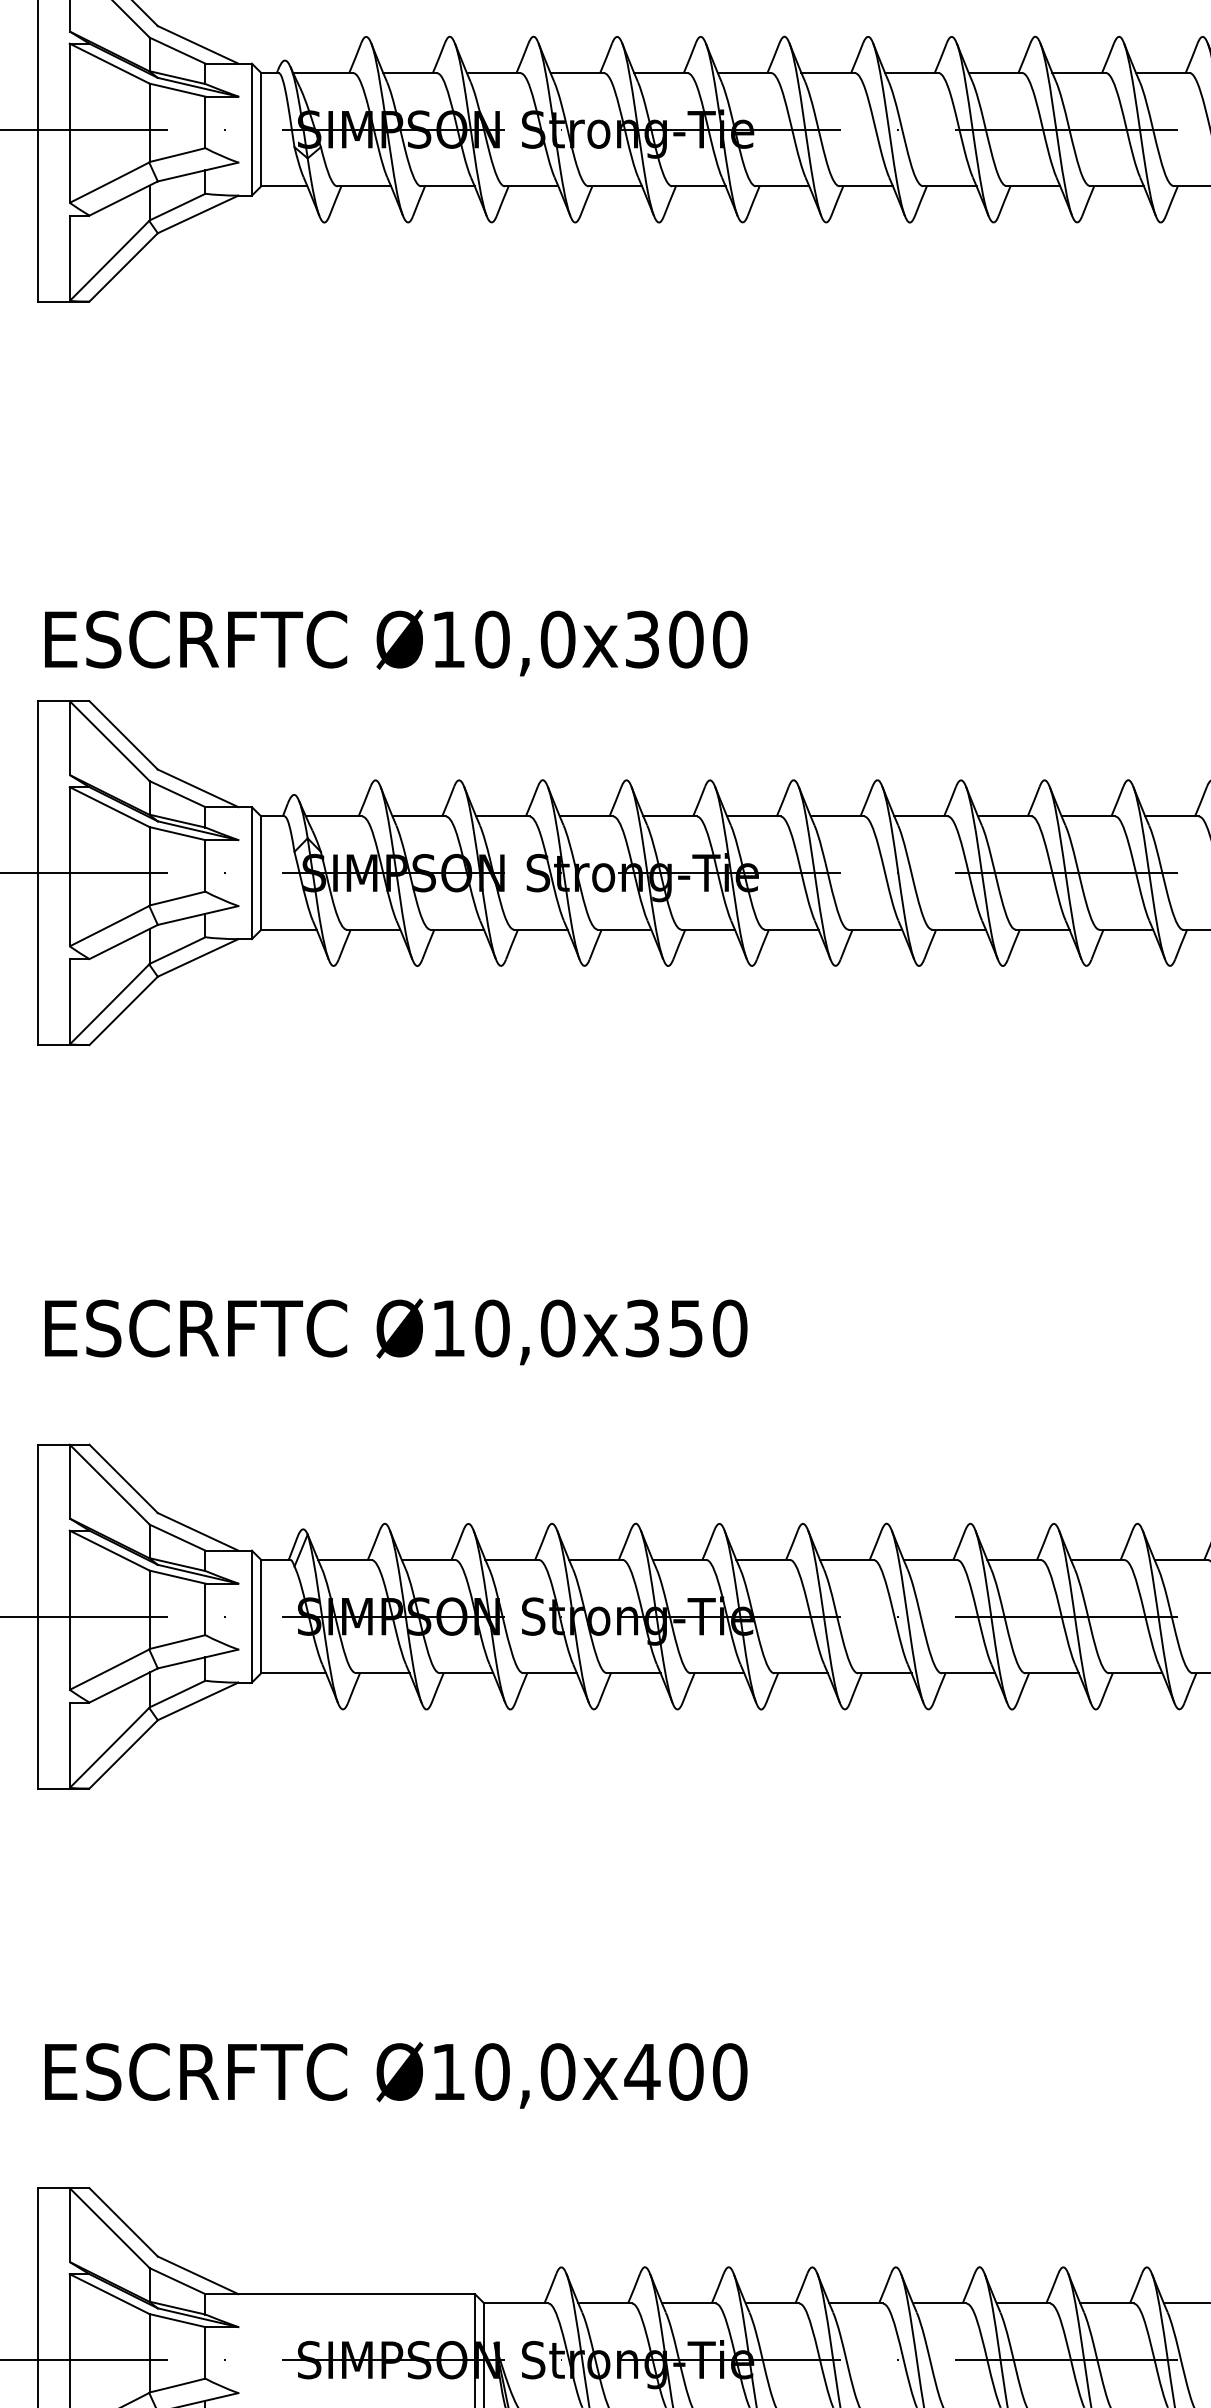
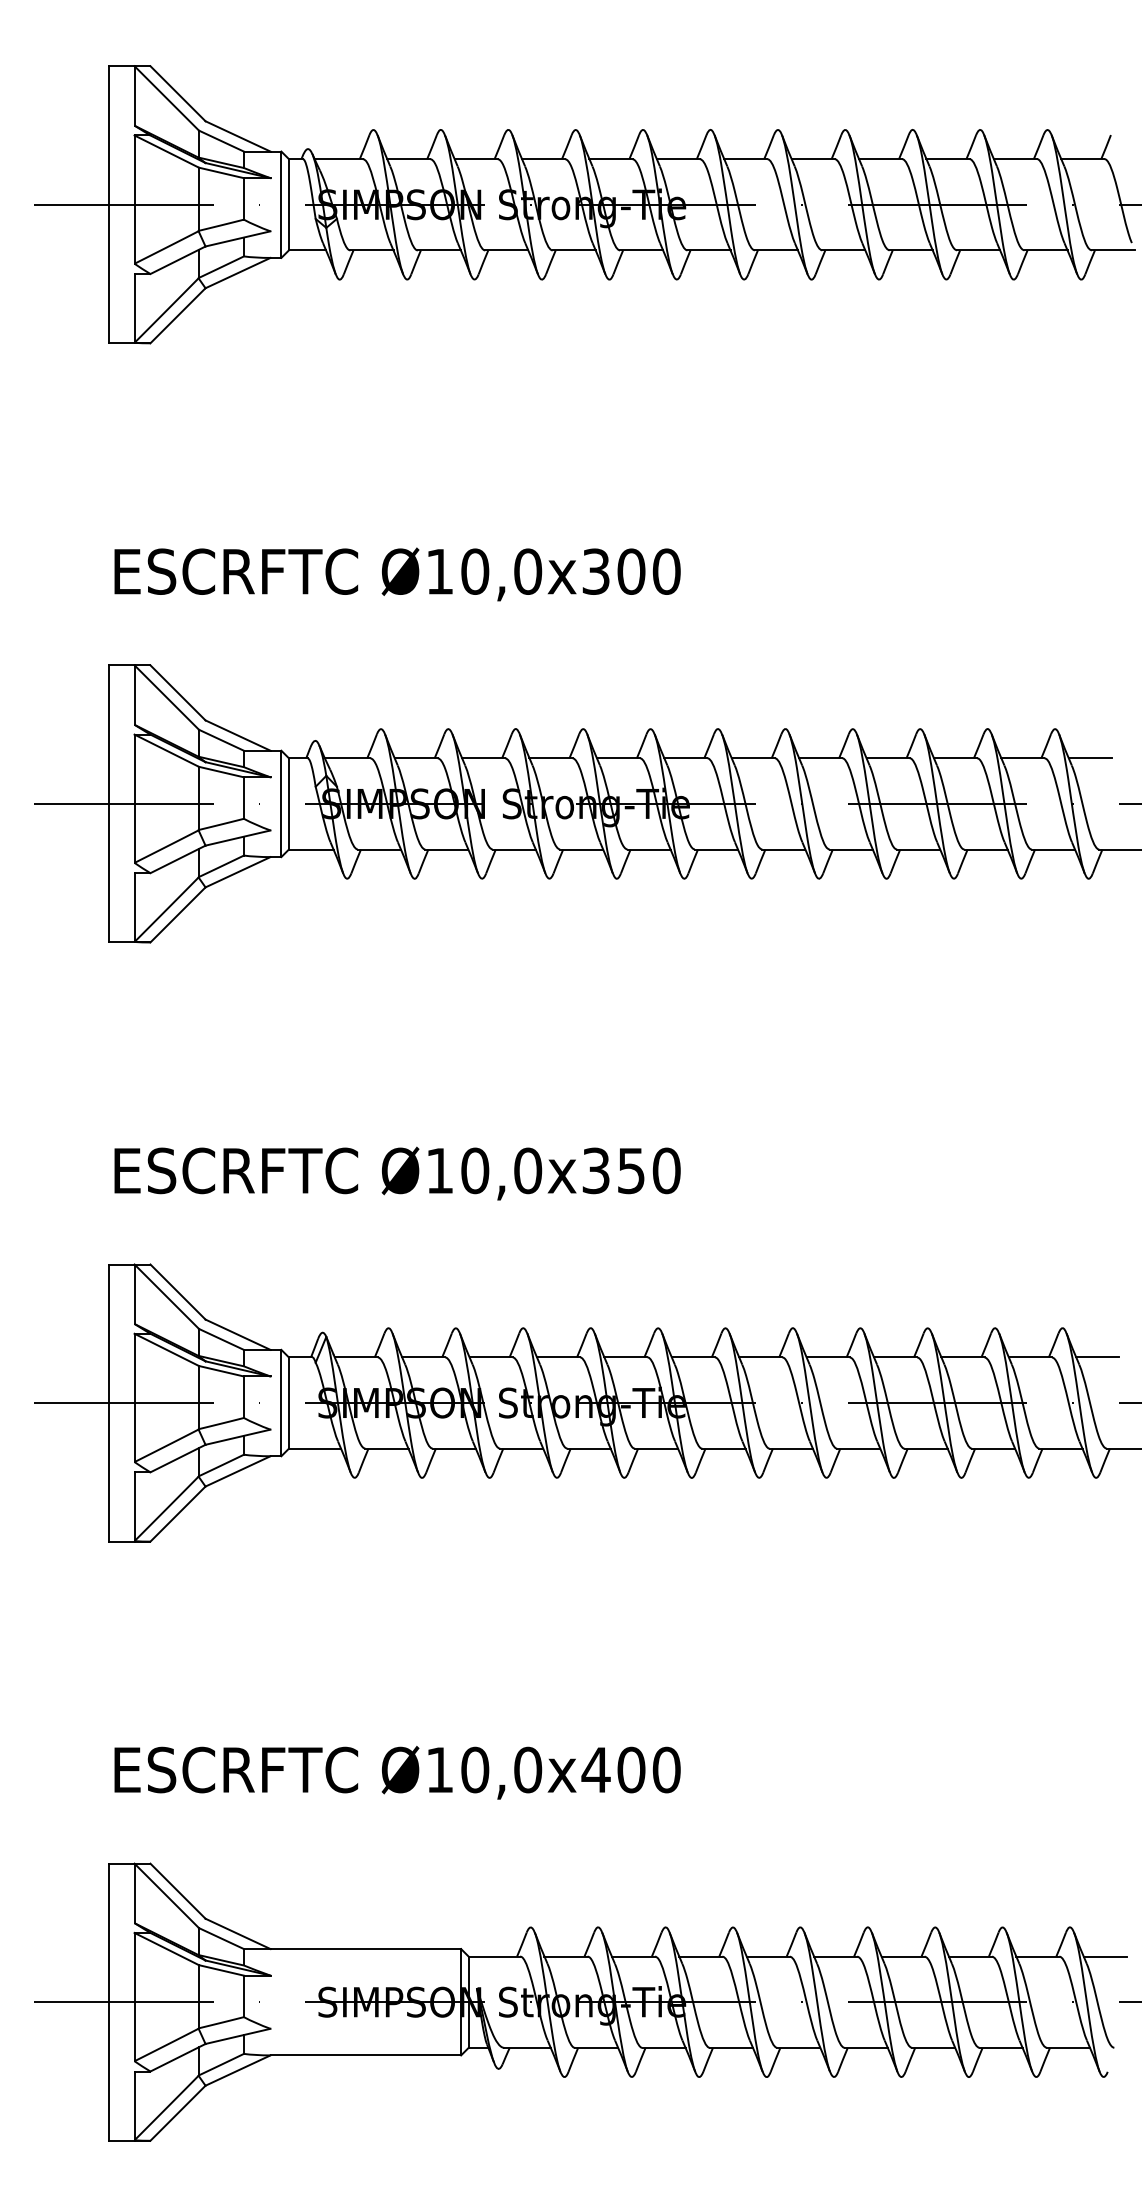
text: (396, 643) -> (397, 574), moved

